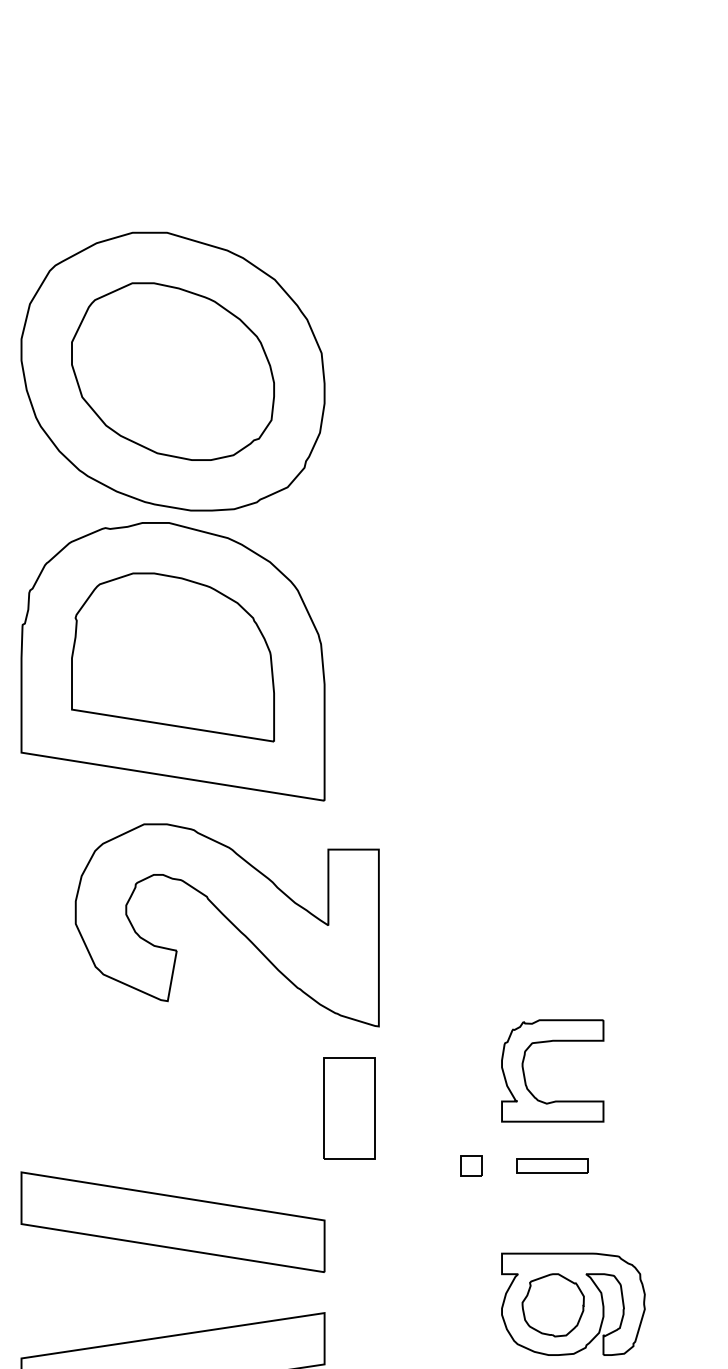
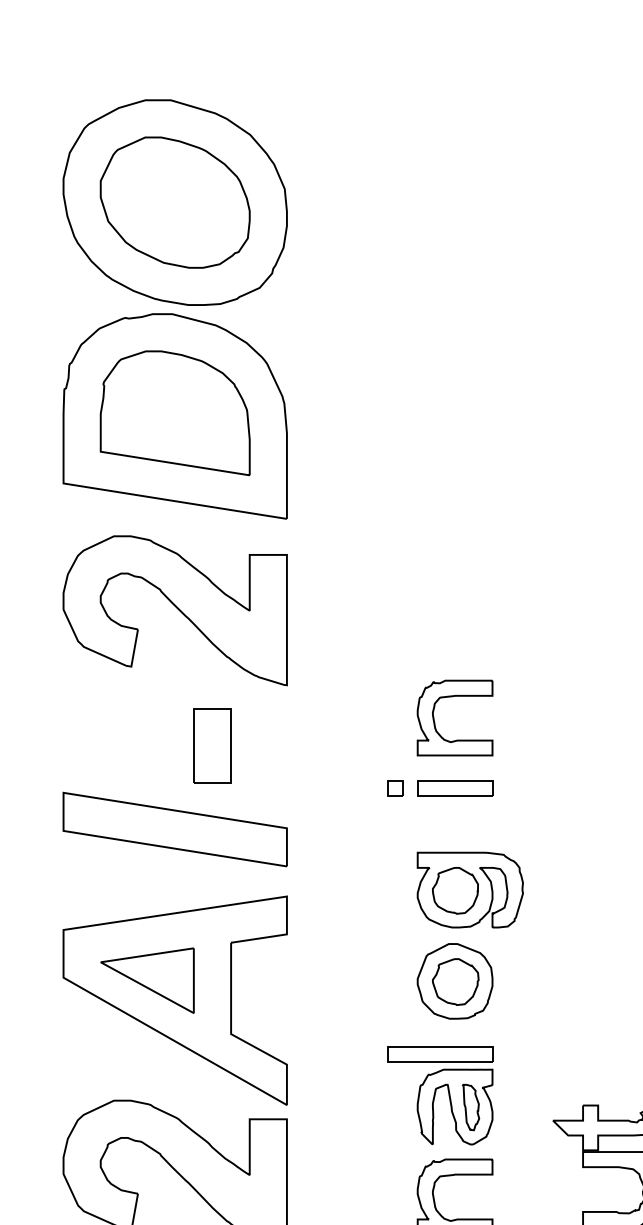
part: (226, 925) -> (174, 610), moved
part: (349, 1108) -> (212, 745), moved
part: (553, 1166) -> (455, 788), size x1.43

